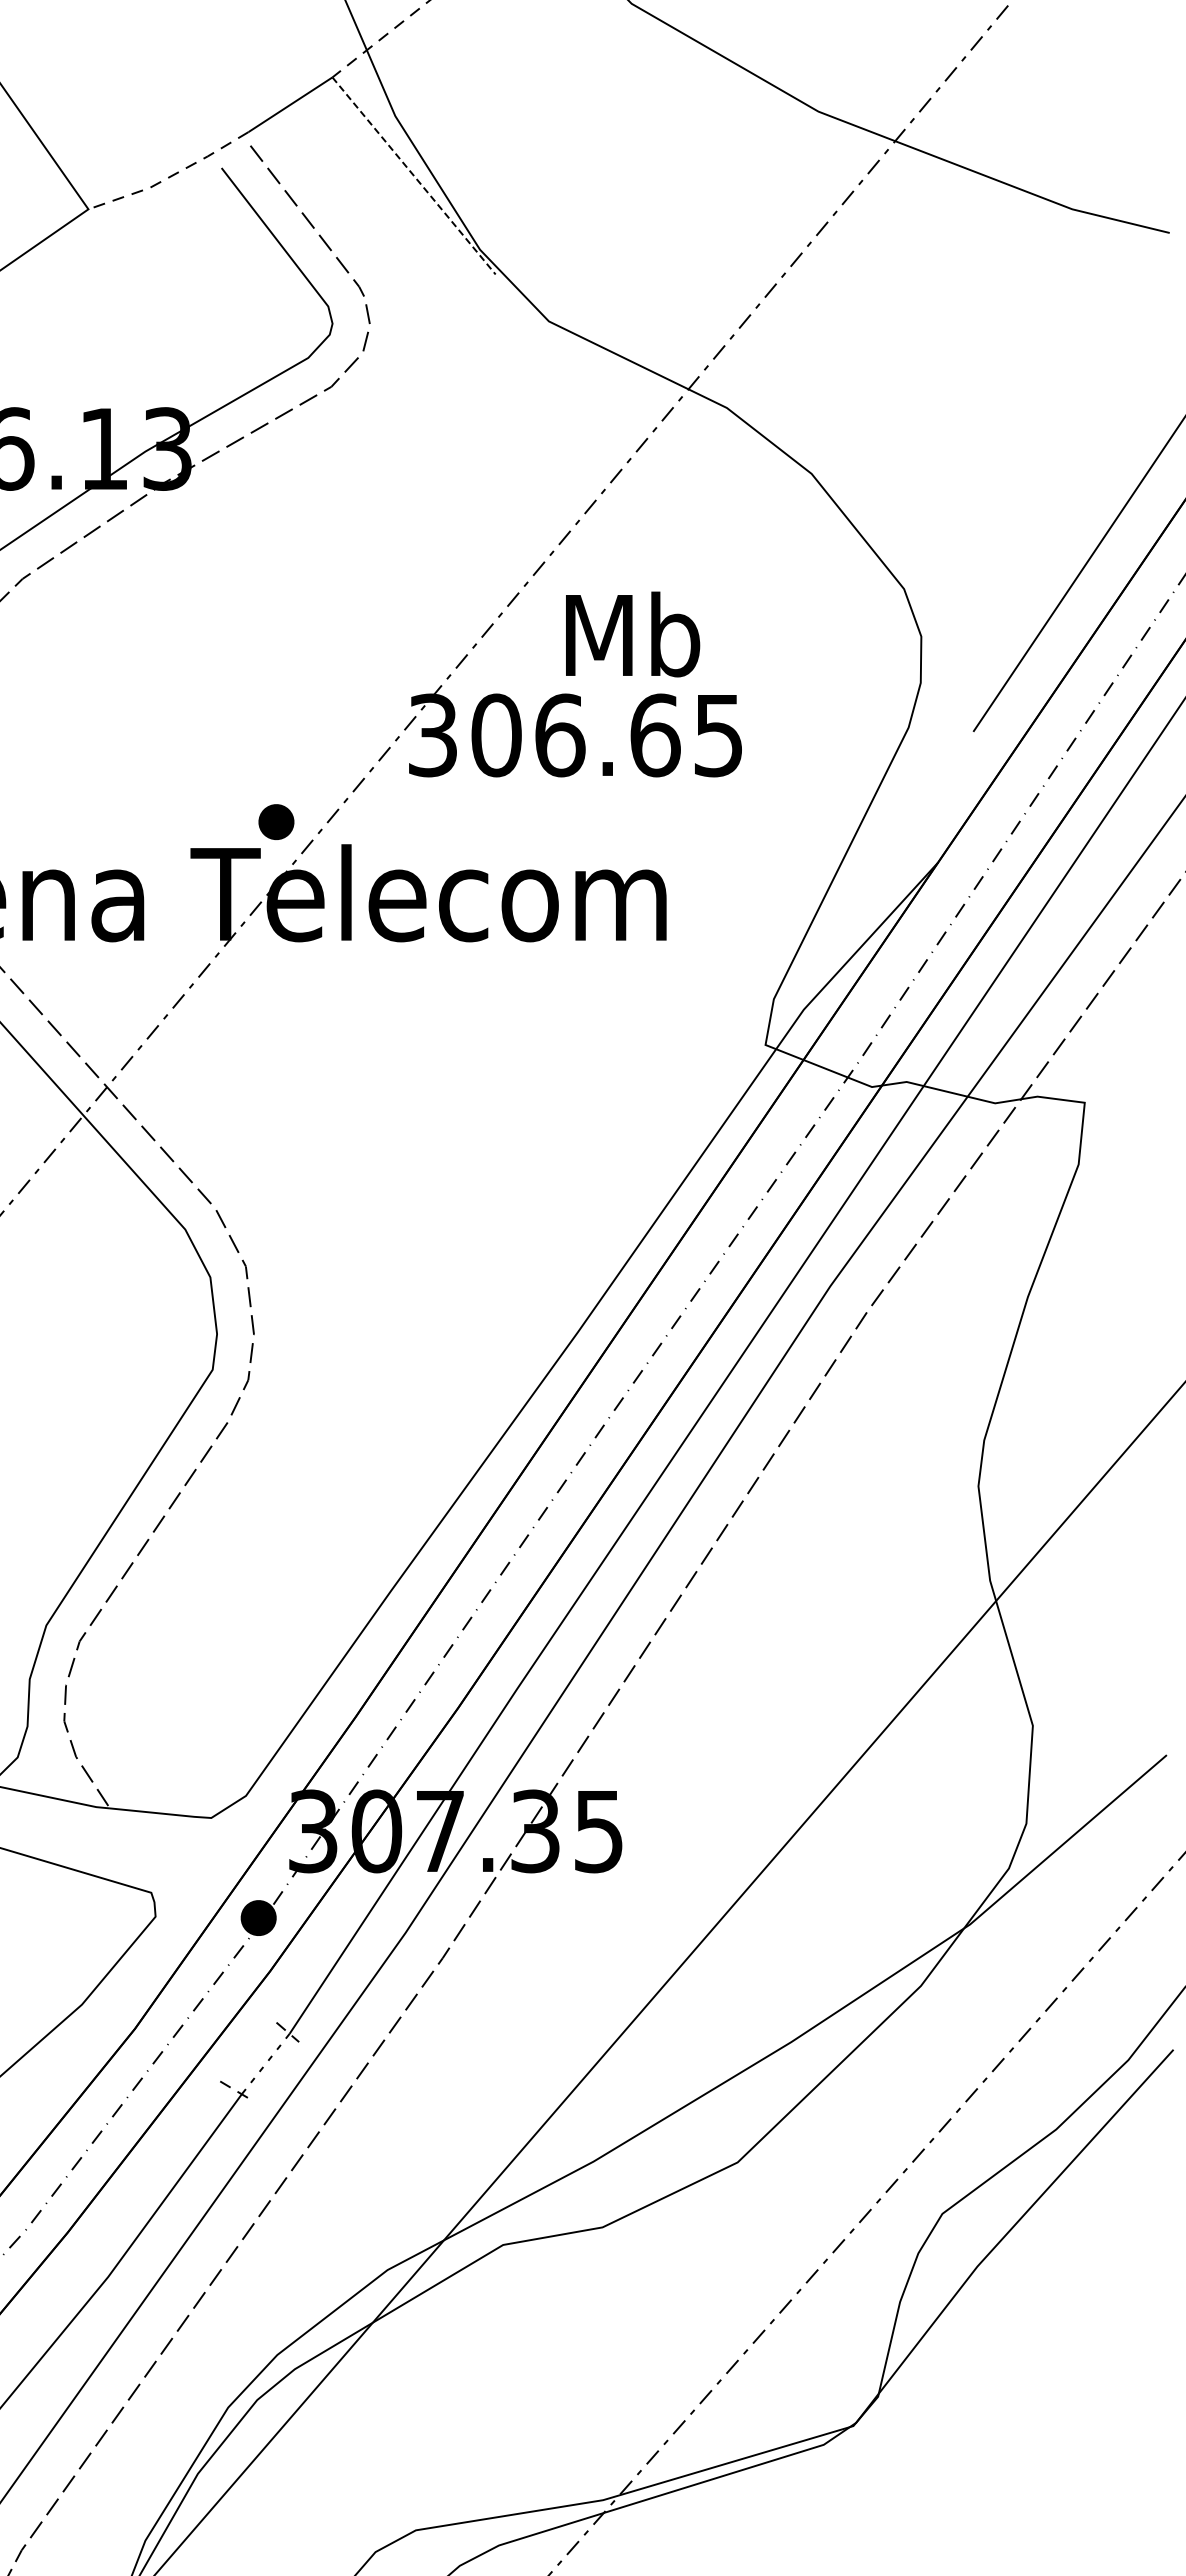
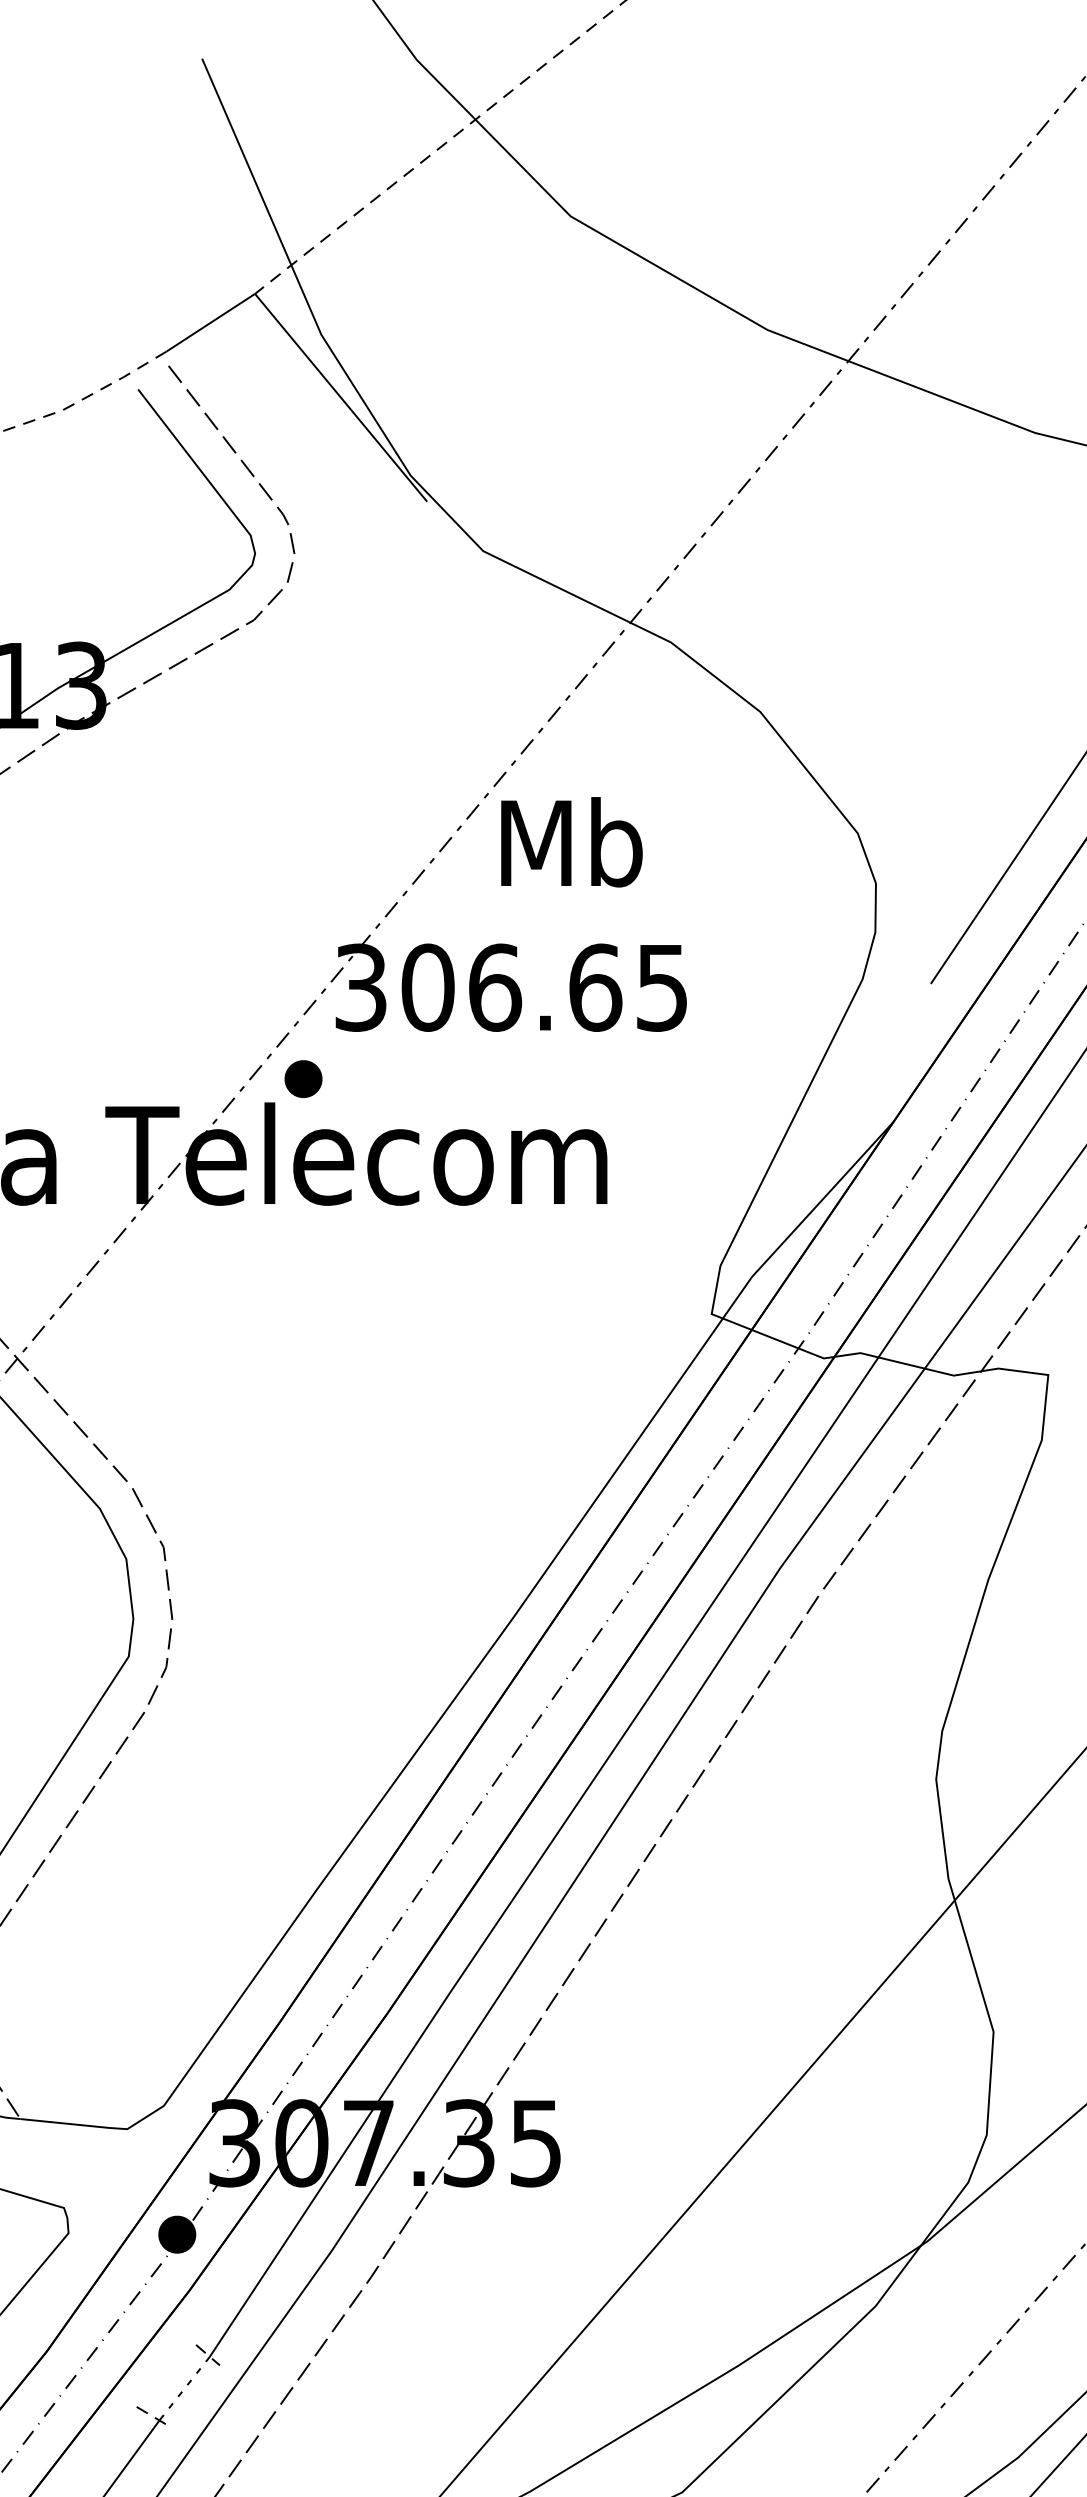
line: (414, 175) -> (341, 397), dashed -> solid
text: (633, 634) -> (572, 842), moved
part: (276, 821) -> (303, 1078), moved

